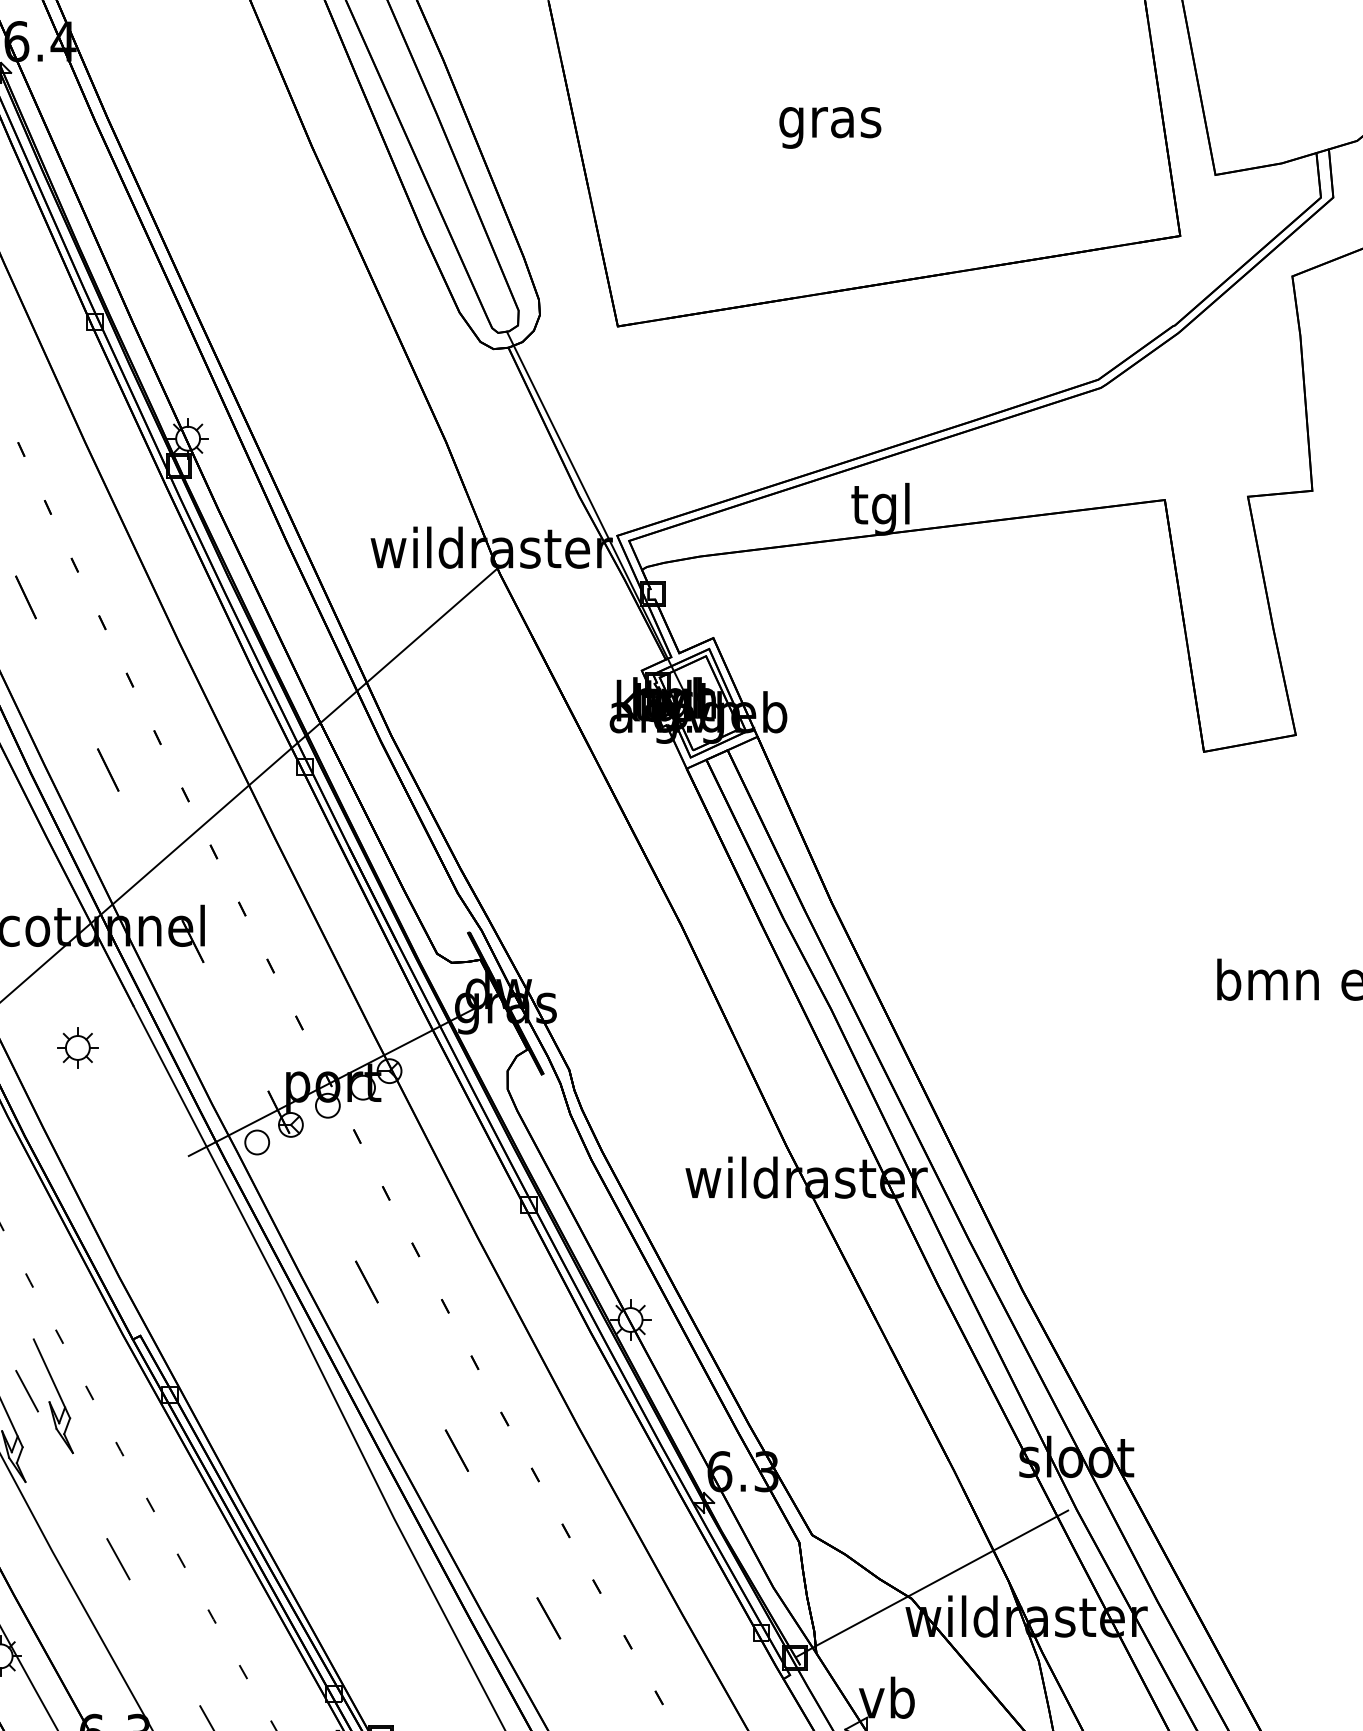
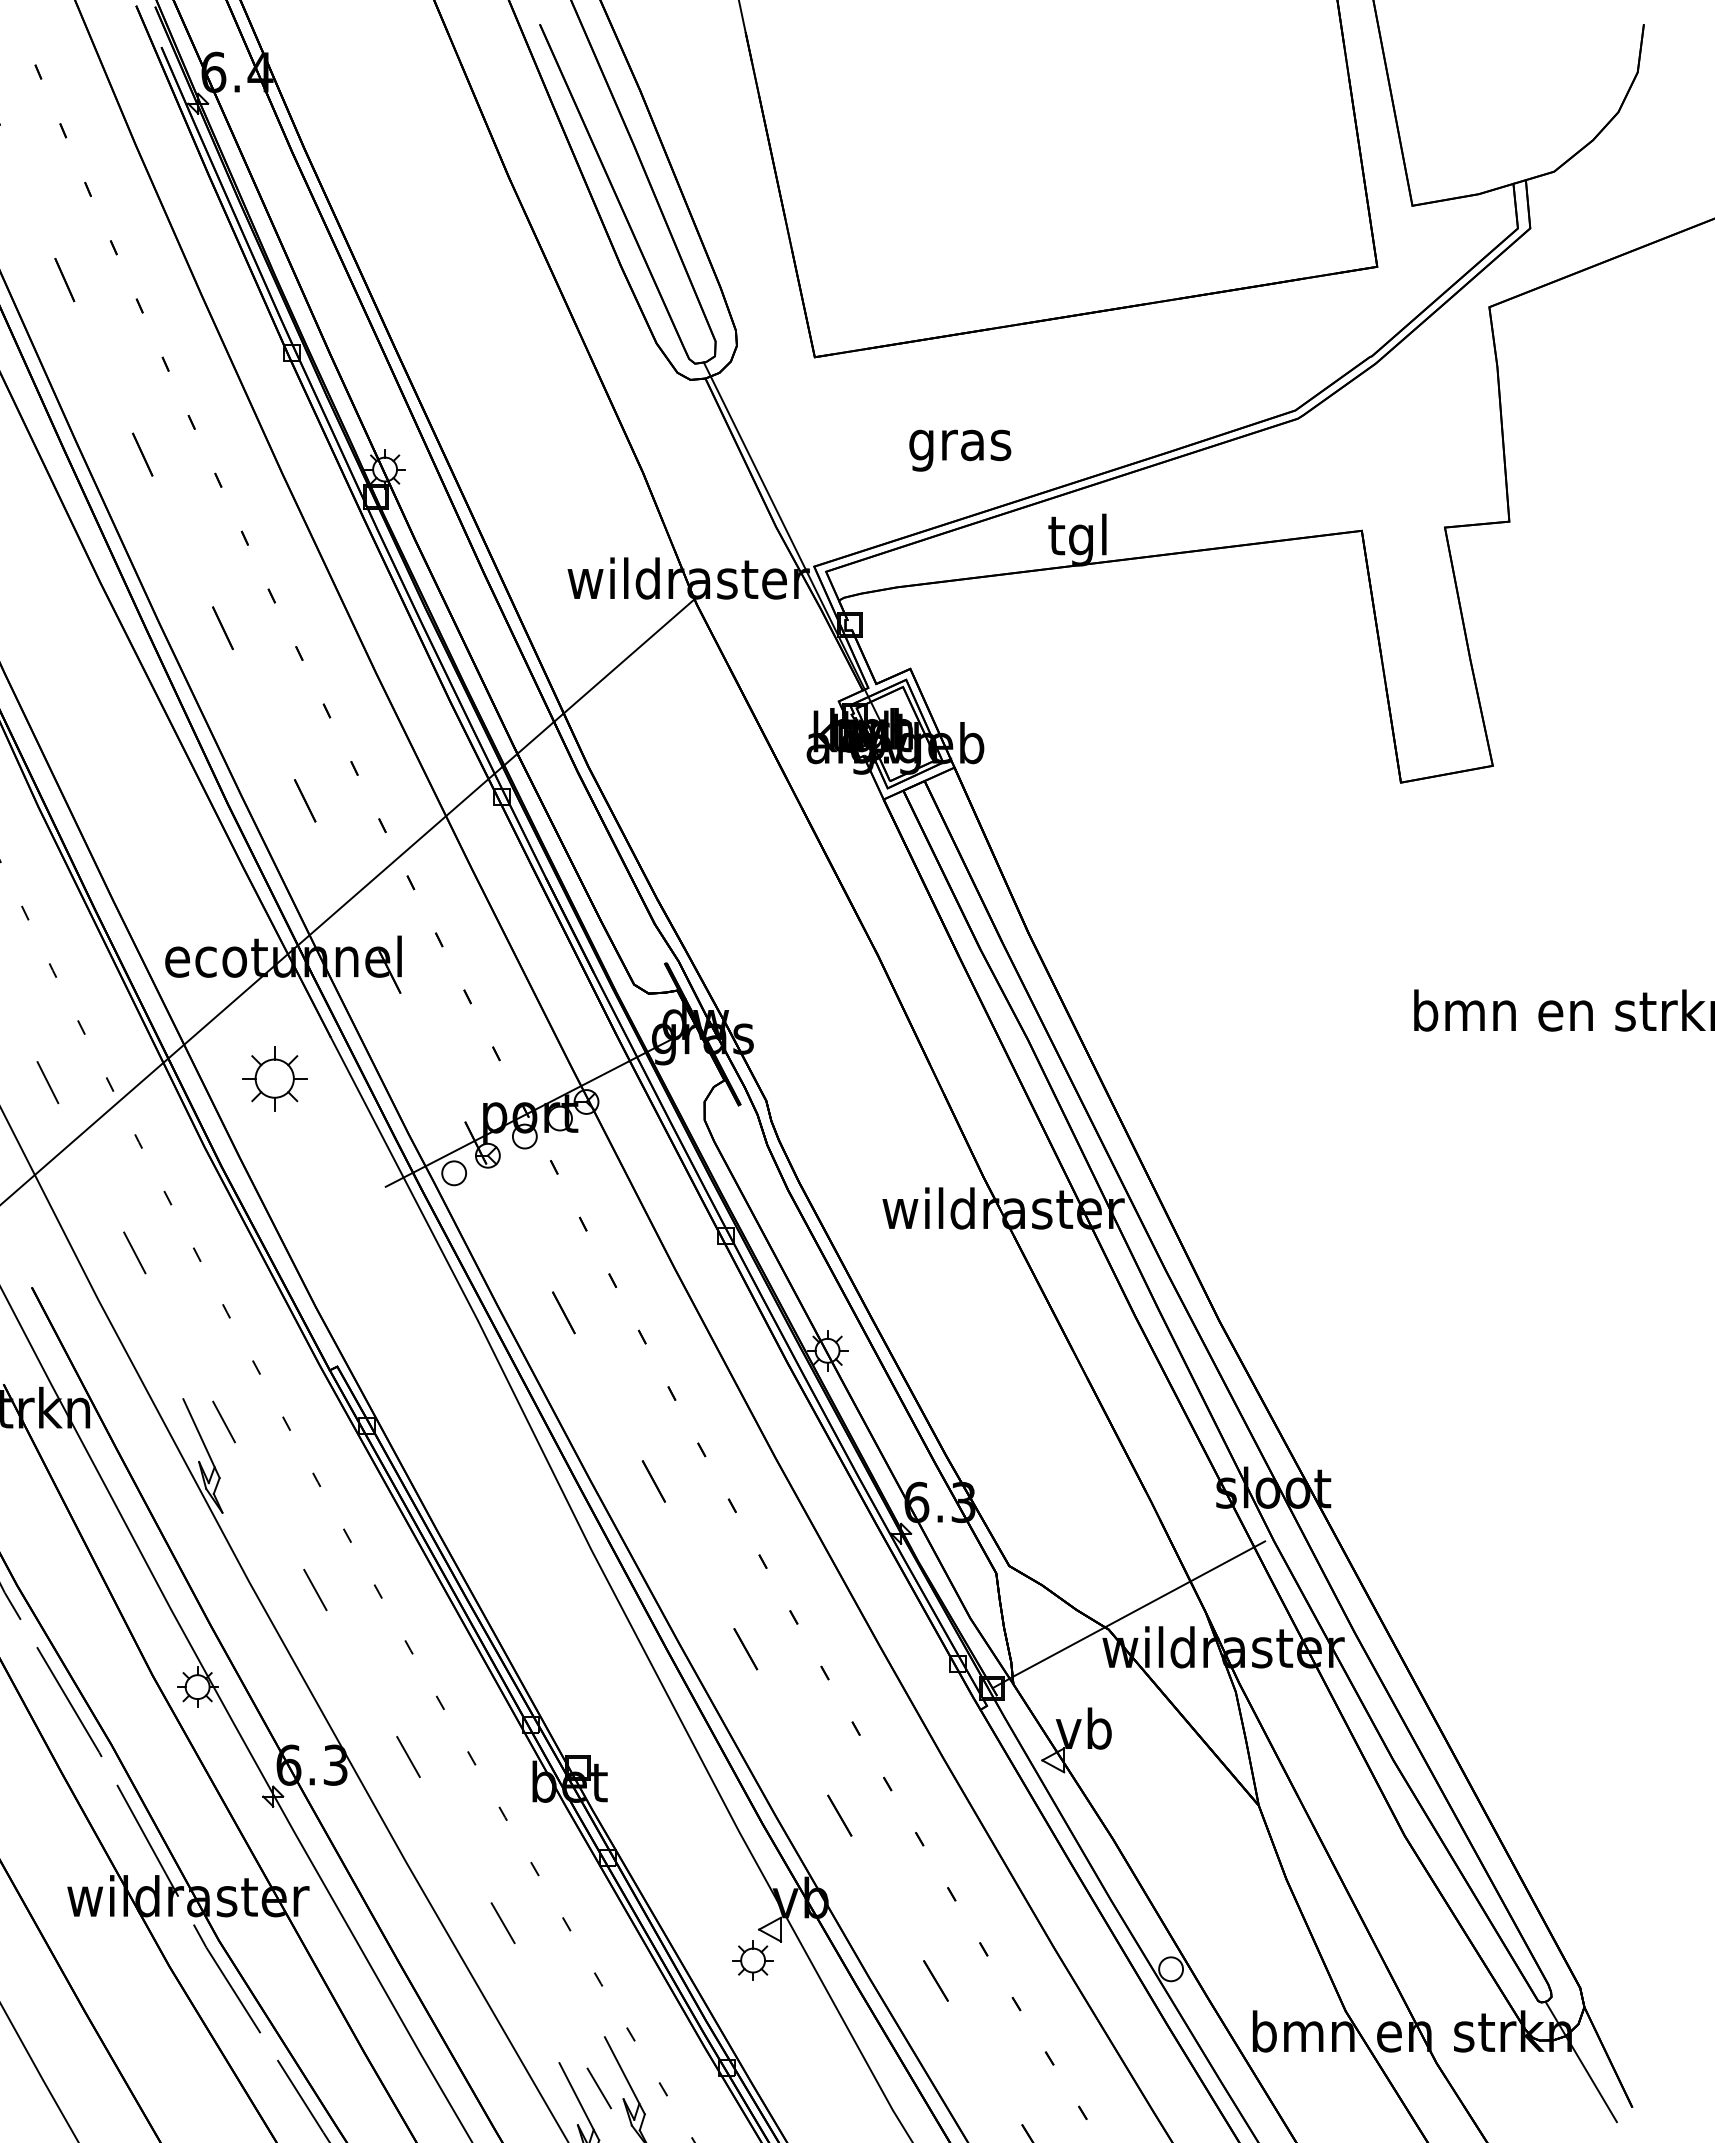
text: (830, 127) -> (960, 450), moved
part: (77, 1047) -> (274, 1078), size x1.6
part: (52, 1395) -> (249, 1426), removed

